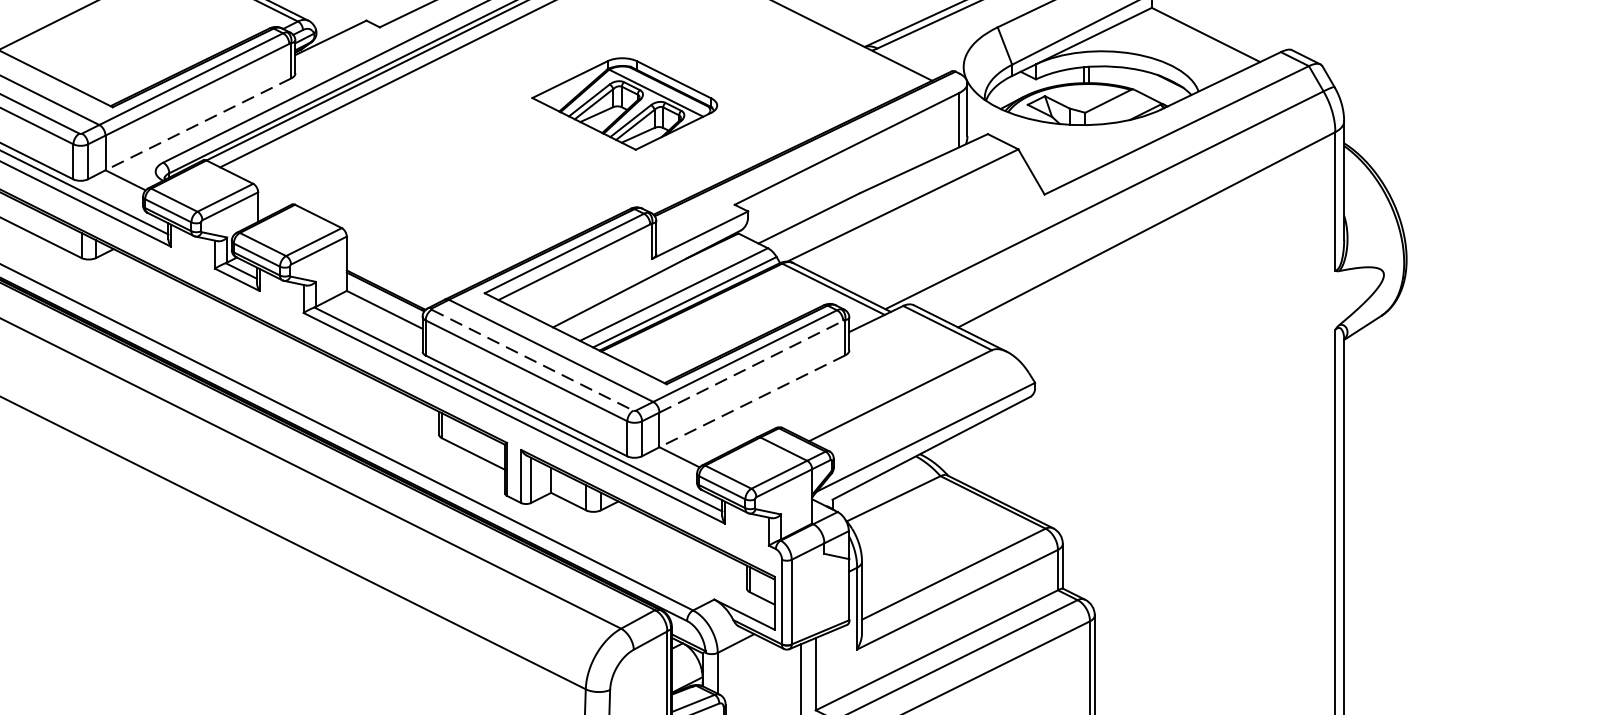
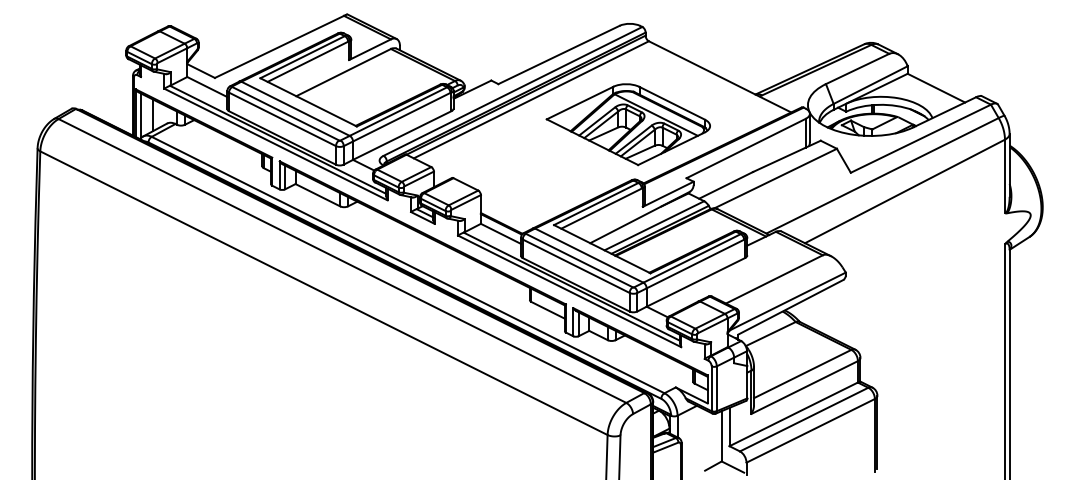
part: (623, 103) -> (627, 124), size x1.67
line: (198, 124) -> (402, 135), dashed -> solid
line: (532, 360) -> (579, 260), dashed -> solid
line: (751, 365) -> (695, 263), dashed -> solid
line: (751, 401) -> (695, 282), dashed -> solid

